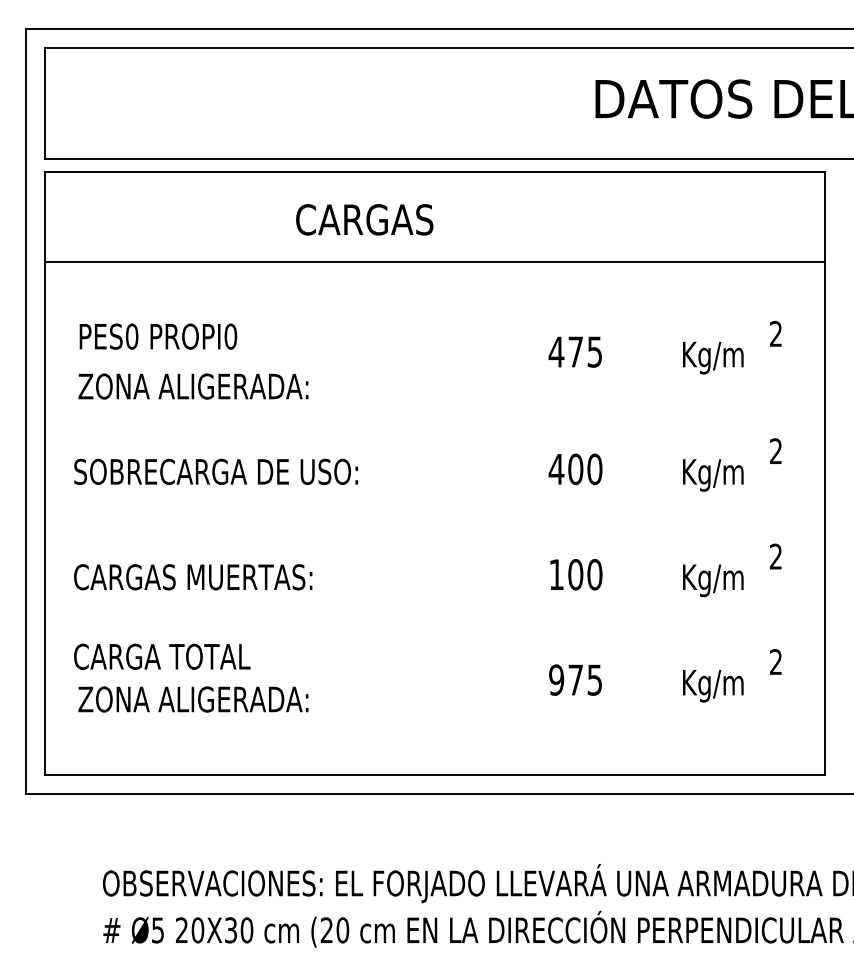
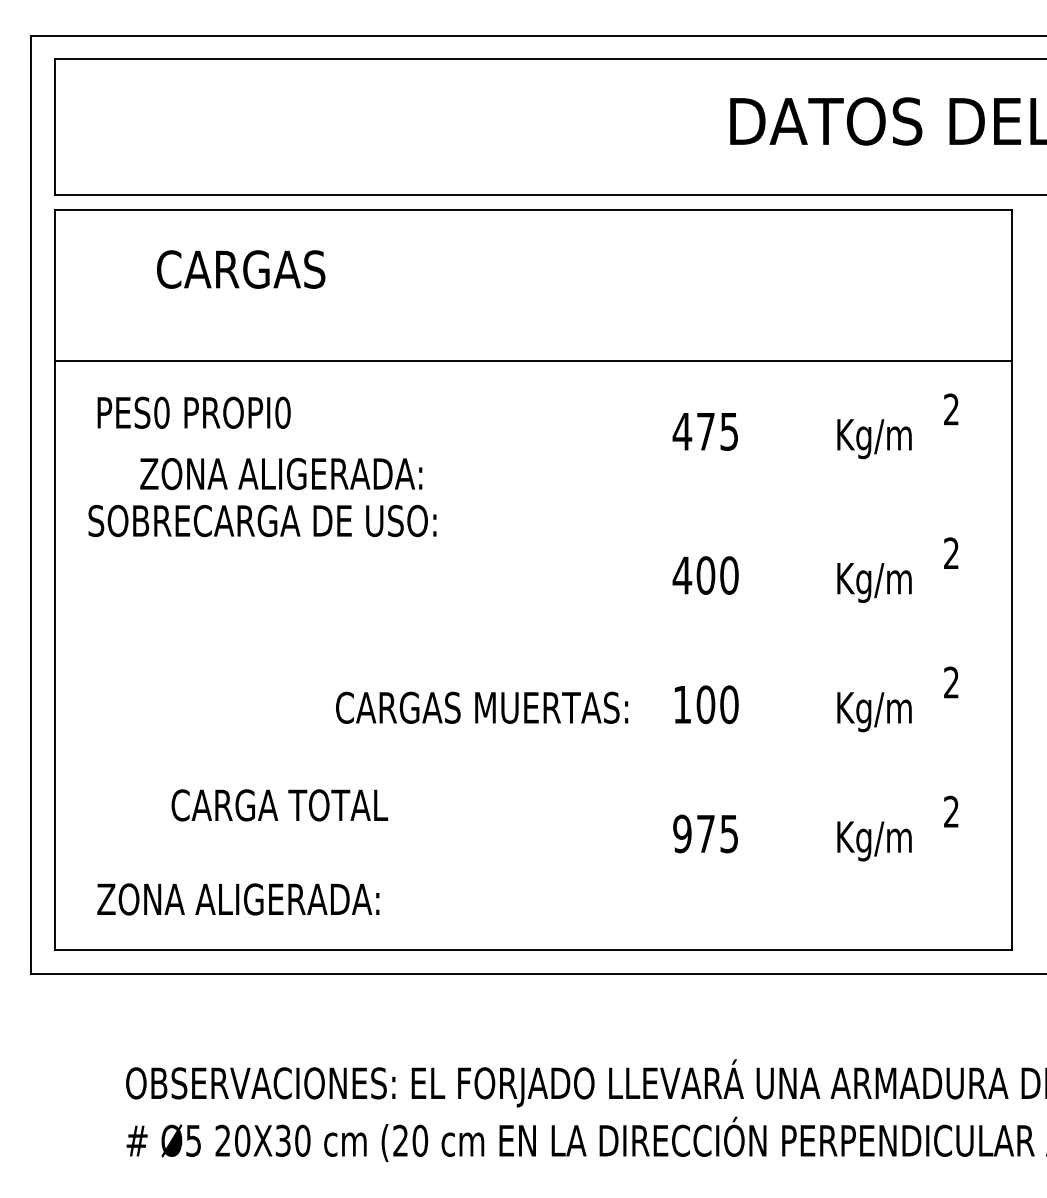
text: (364, 219) -> (240, 269), moved
line: (434, 261) -> (532, 361), moved
text: (193, 386) -> (281, 473), moved
text: (215, 471) -> (261, 520), moved
text: (193, 577) -> (482, 708), moved
text: (162, 656) -> (280, 805), moved
text: (193, 699) -> (238, 899), moved

